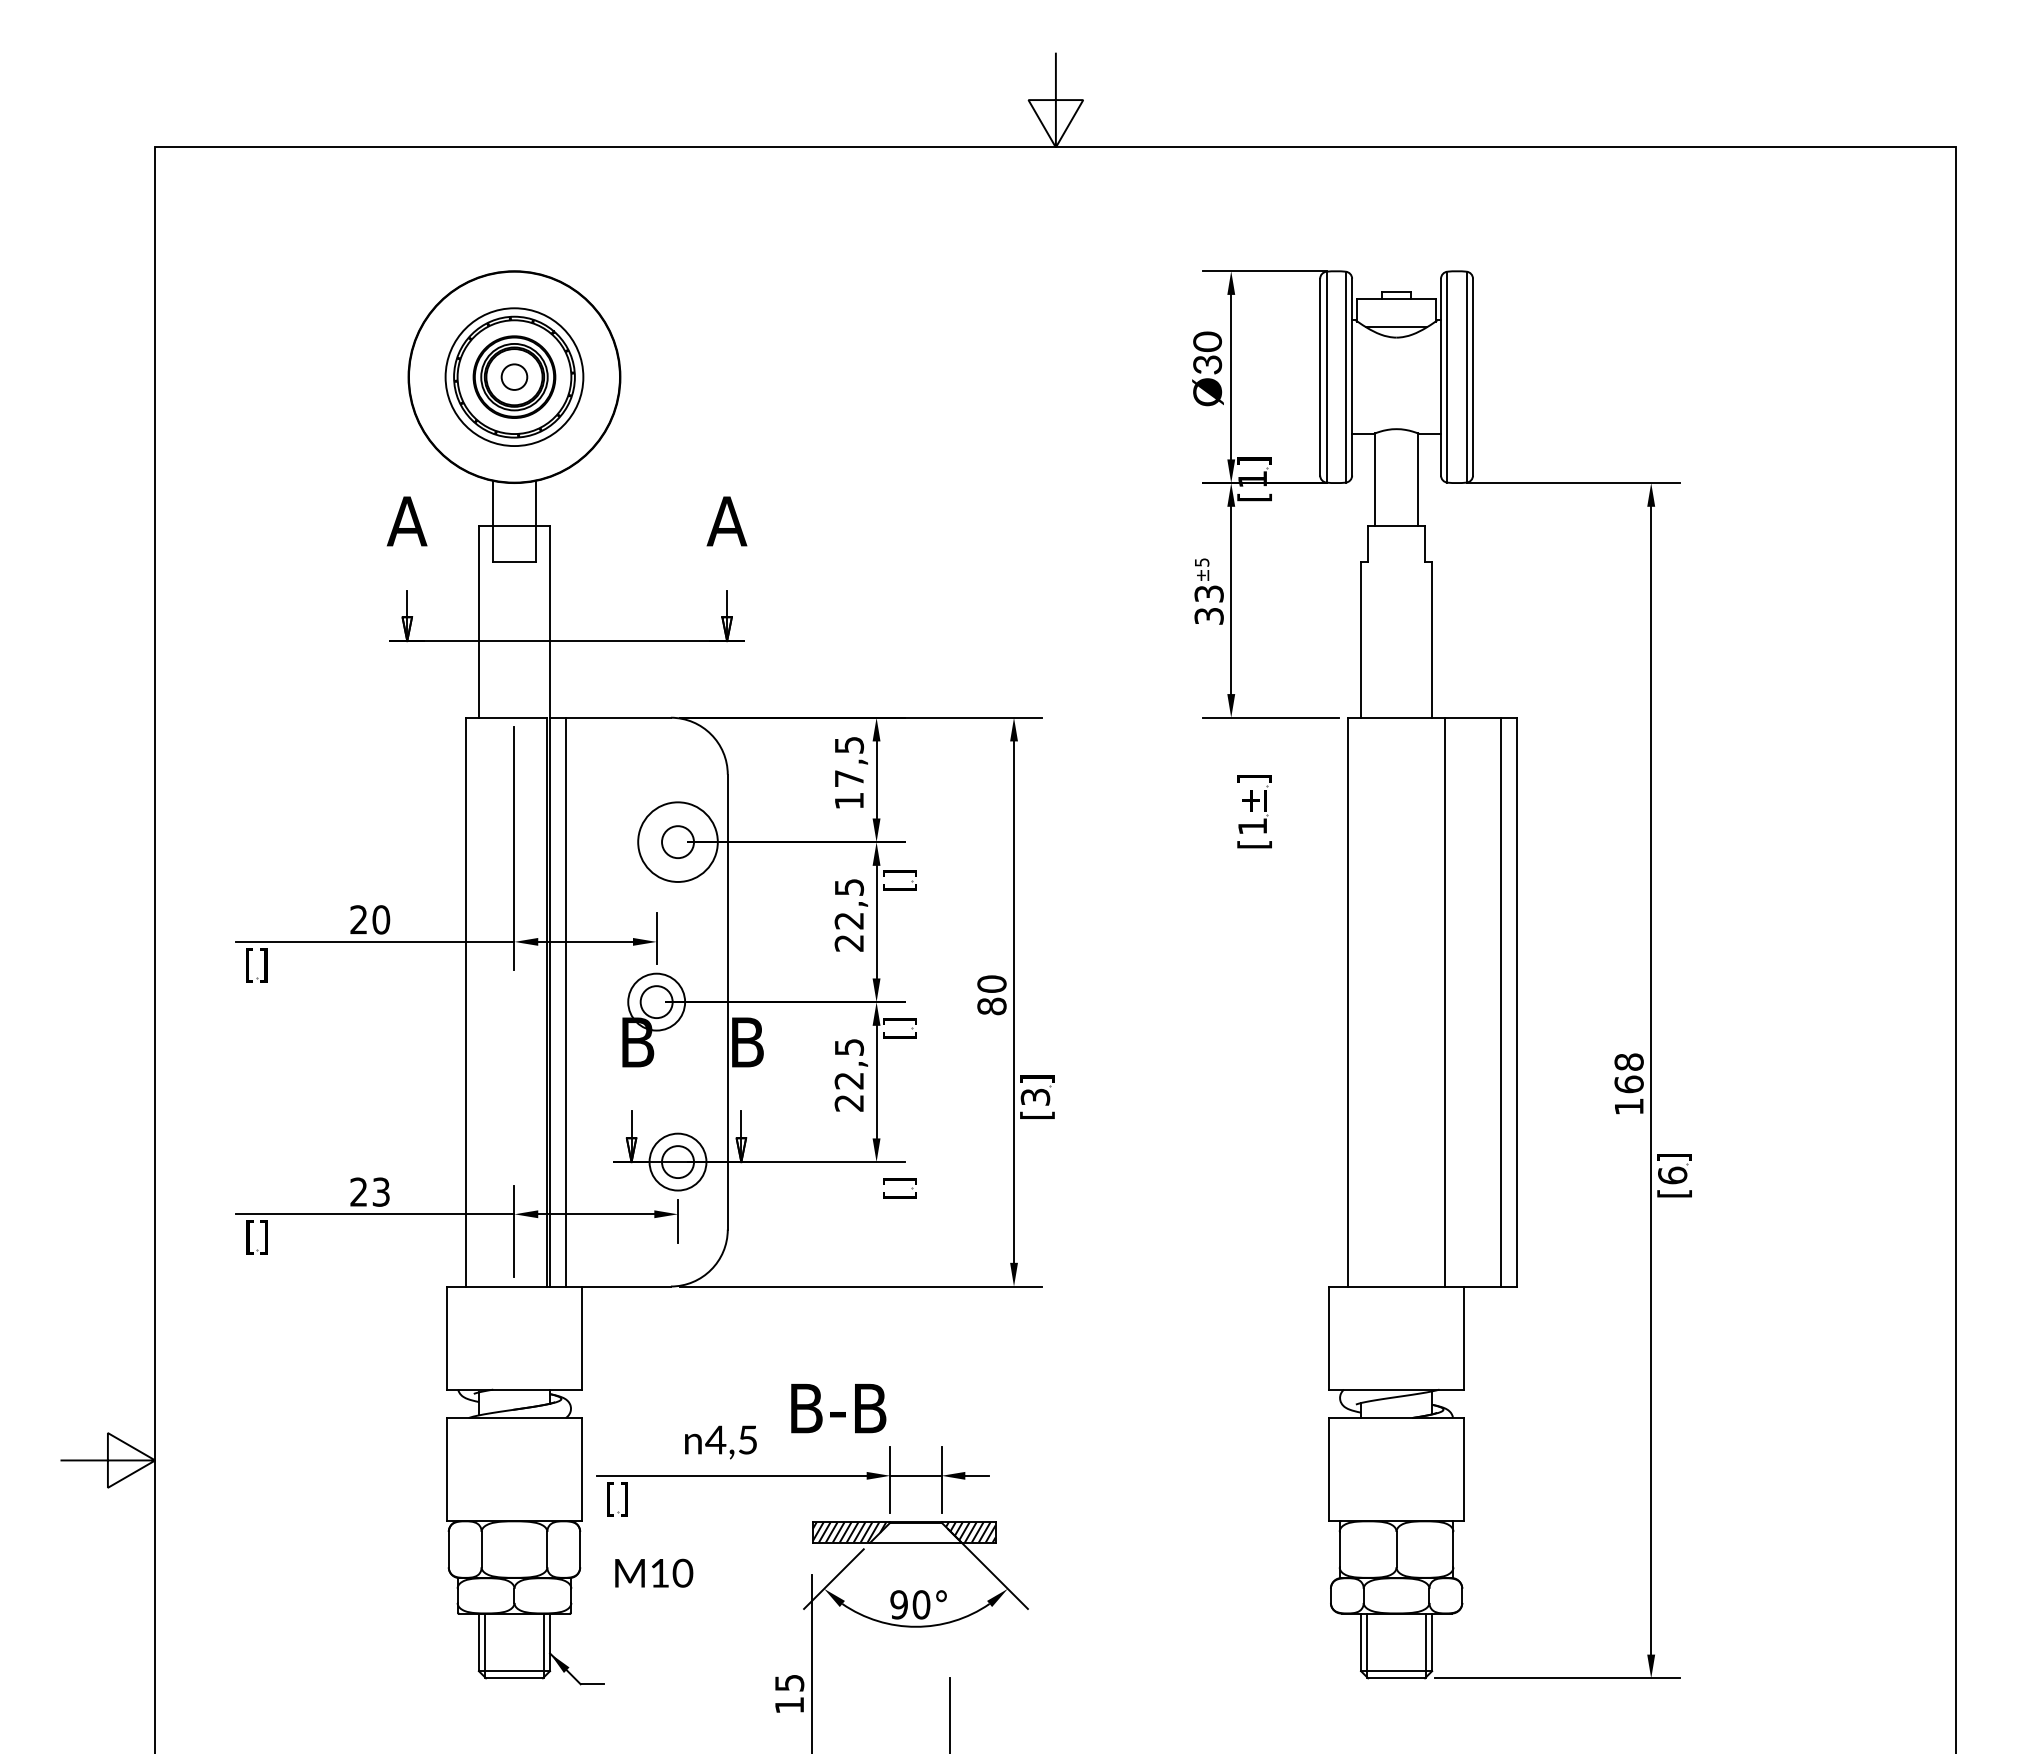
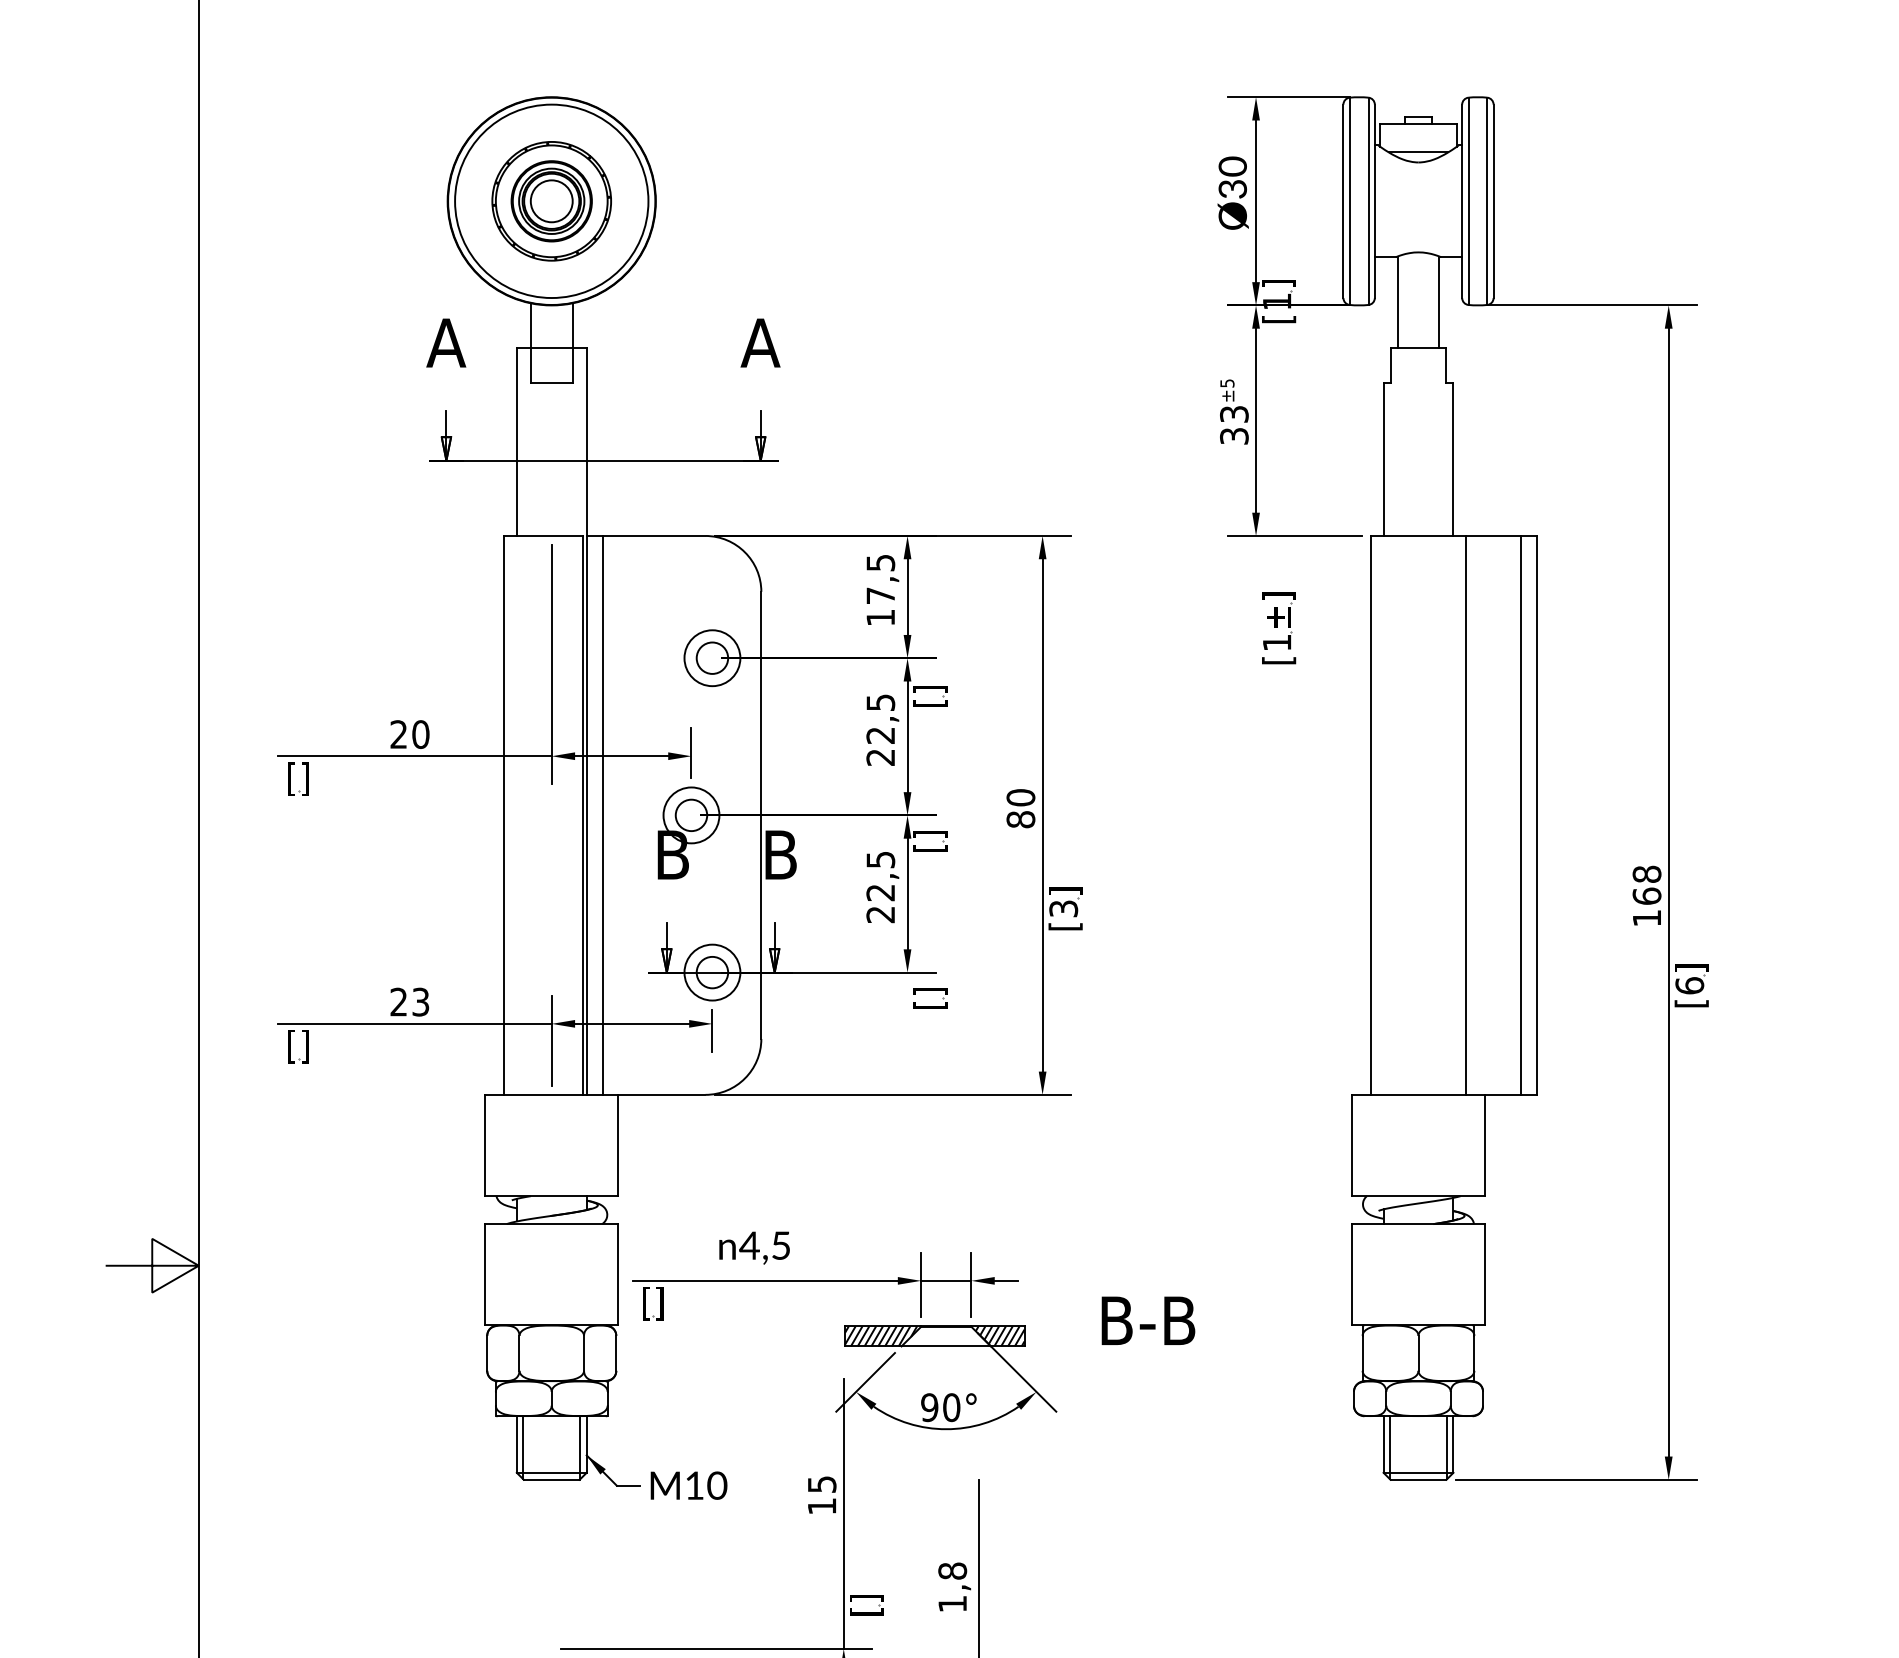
circle: (514, 376) -> (551, 200), size x1.43
circle: (514, 376) -> (551, 200), size x1.67
circle: (677, 841) -> (711, 657), size x0.71
text: (838, 1408) -> (1148, 1320), moved
text: (654, 1572) -> (689, 1484), moved

